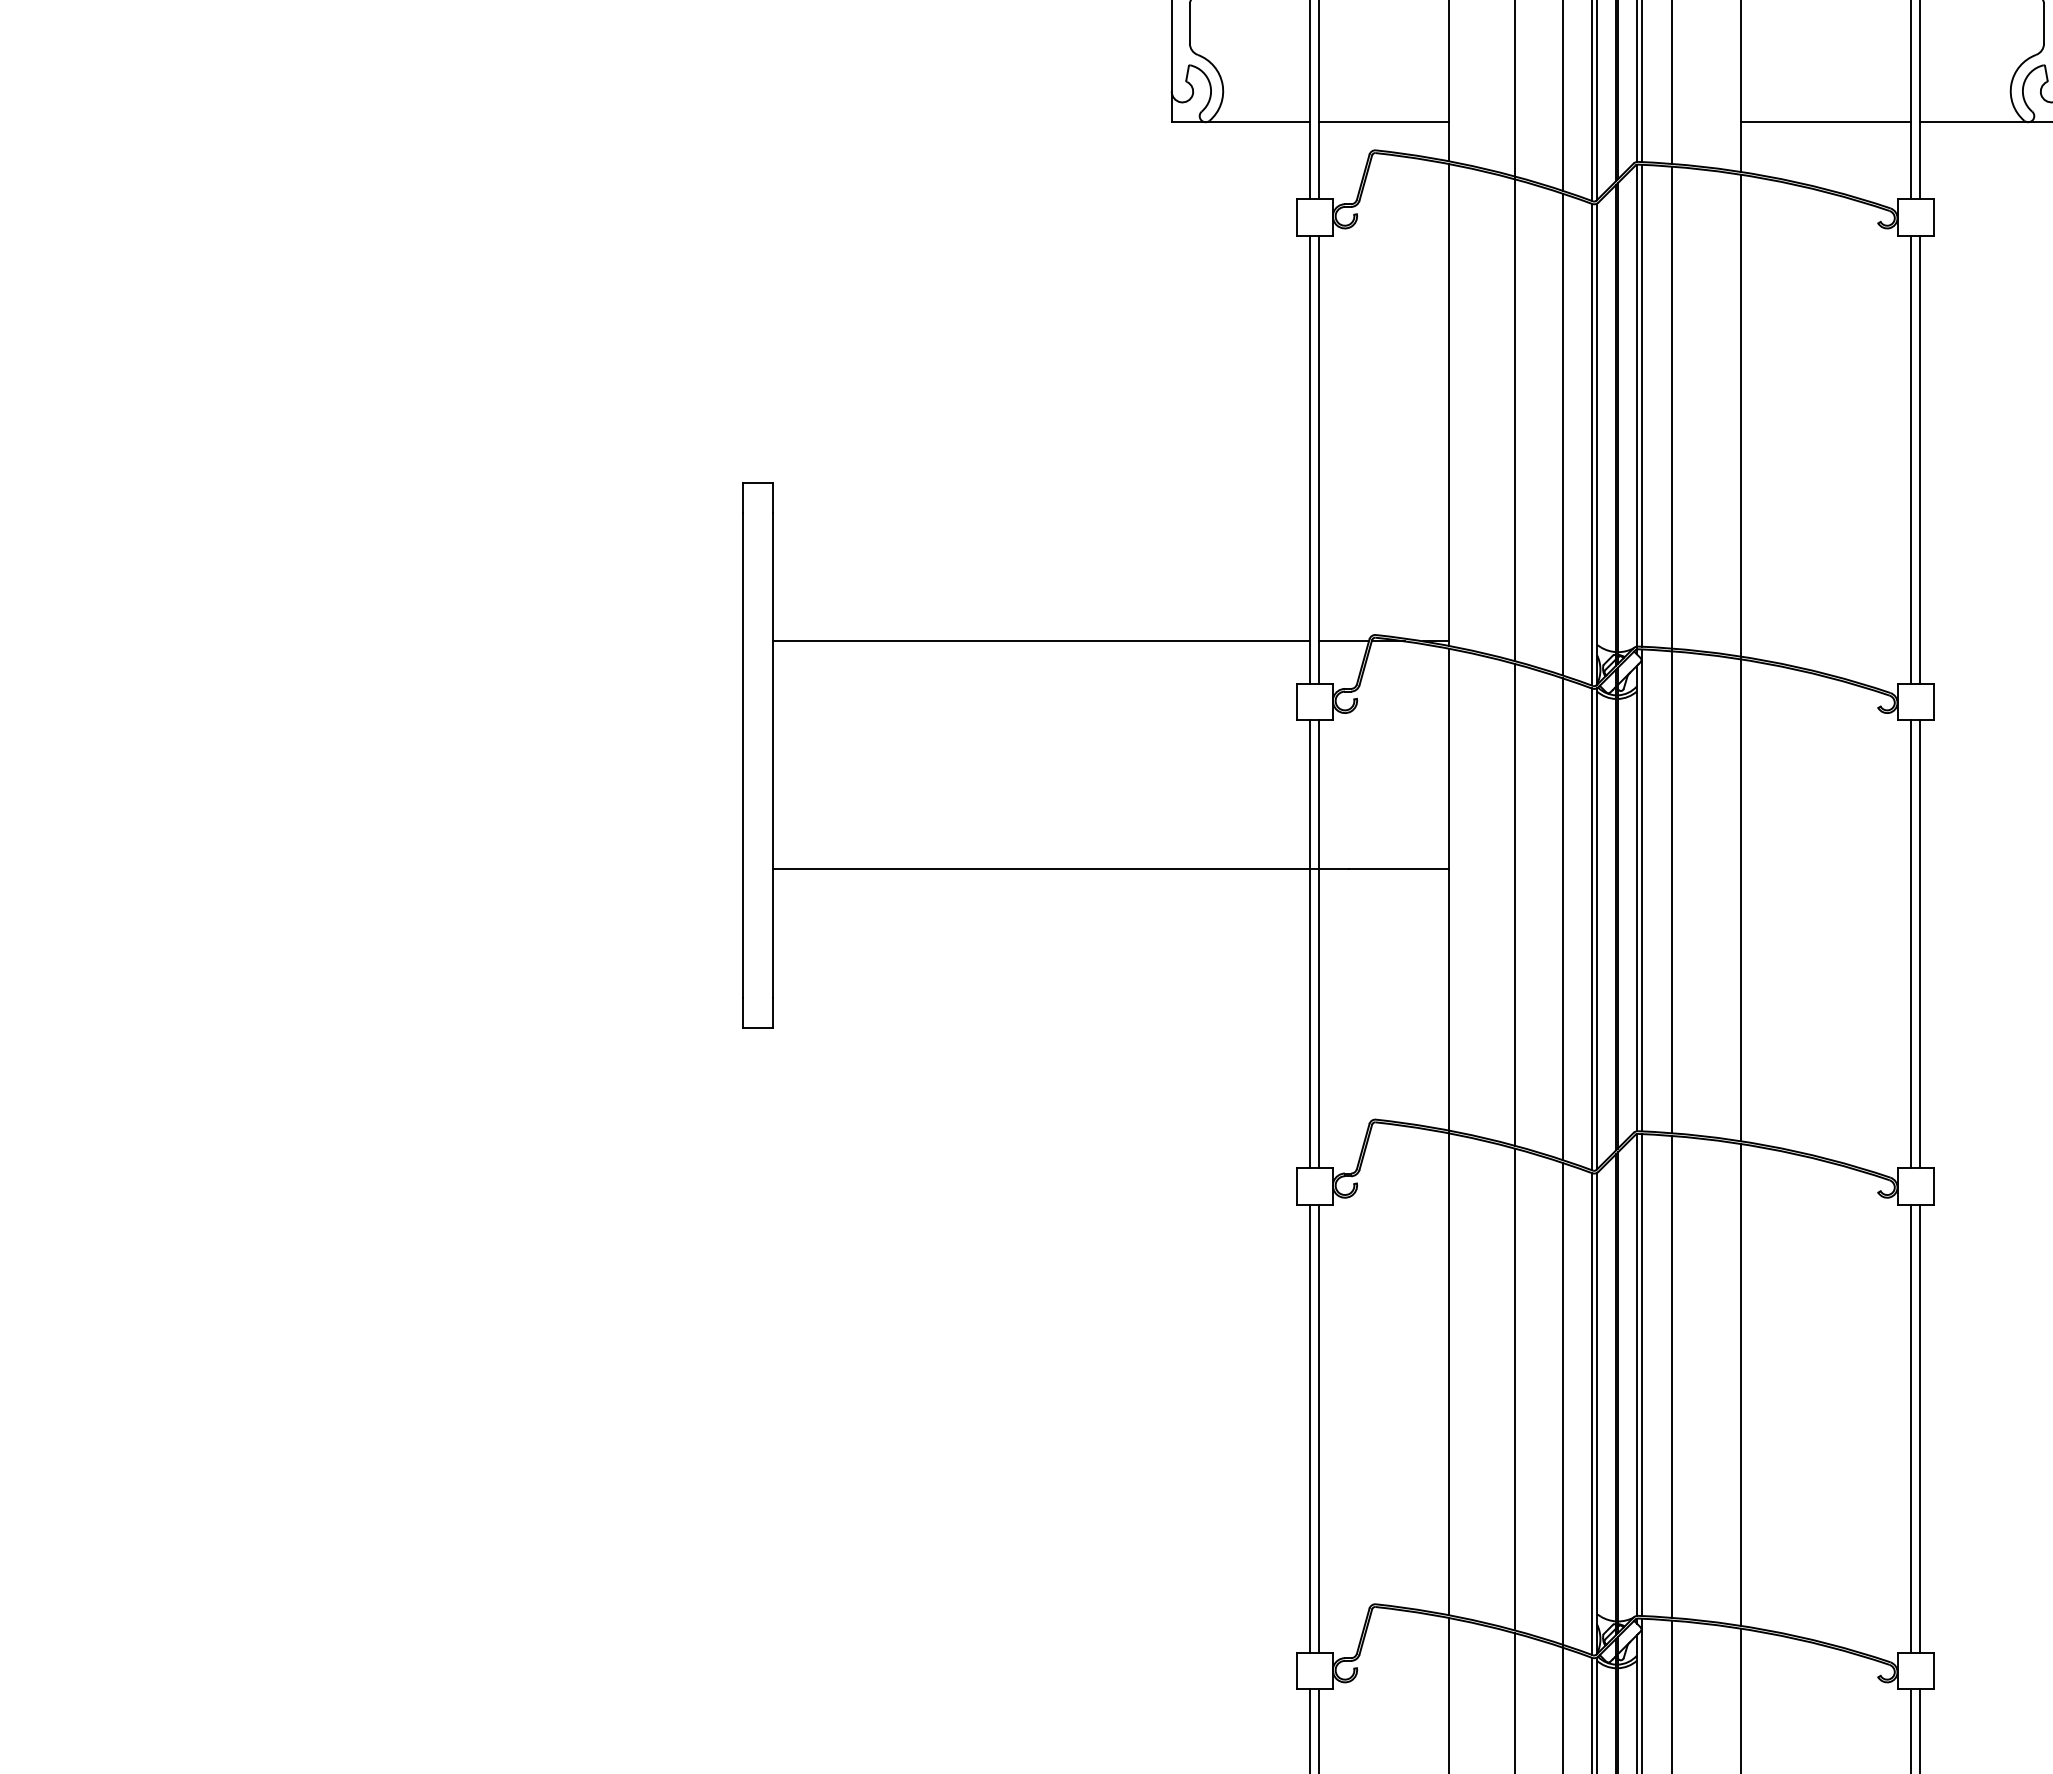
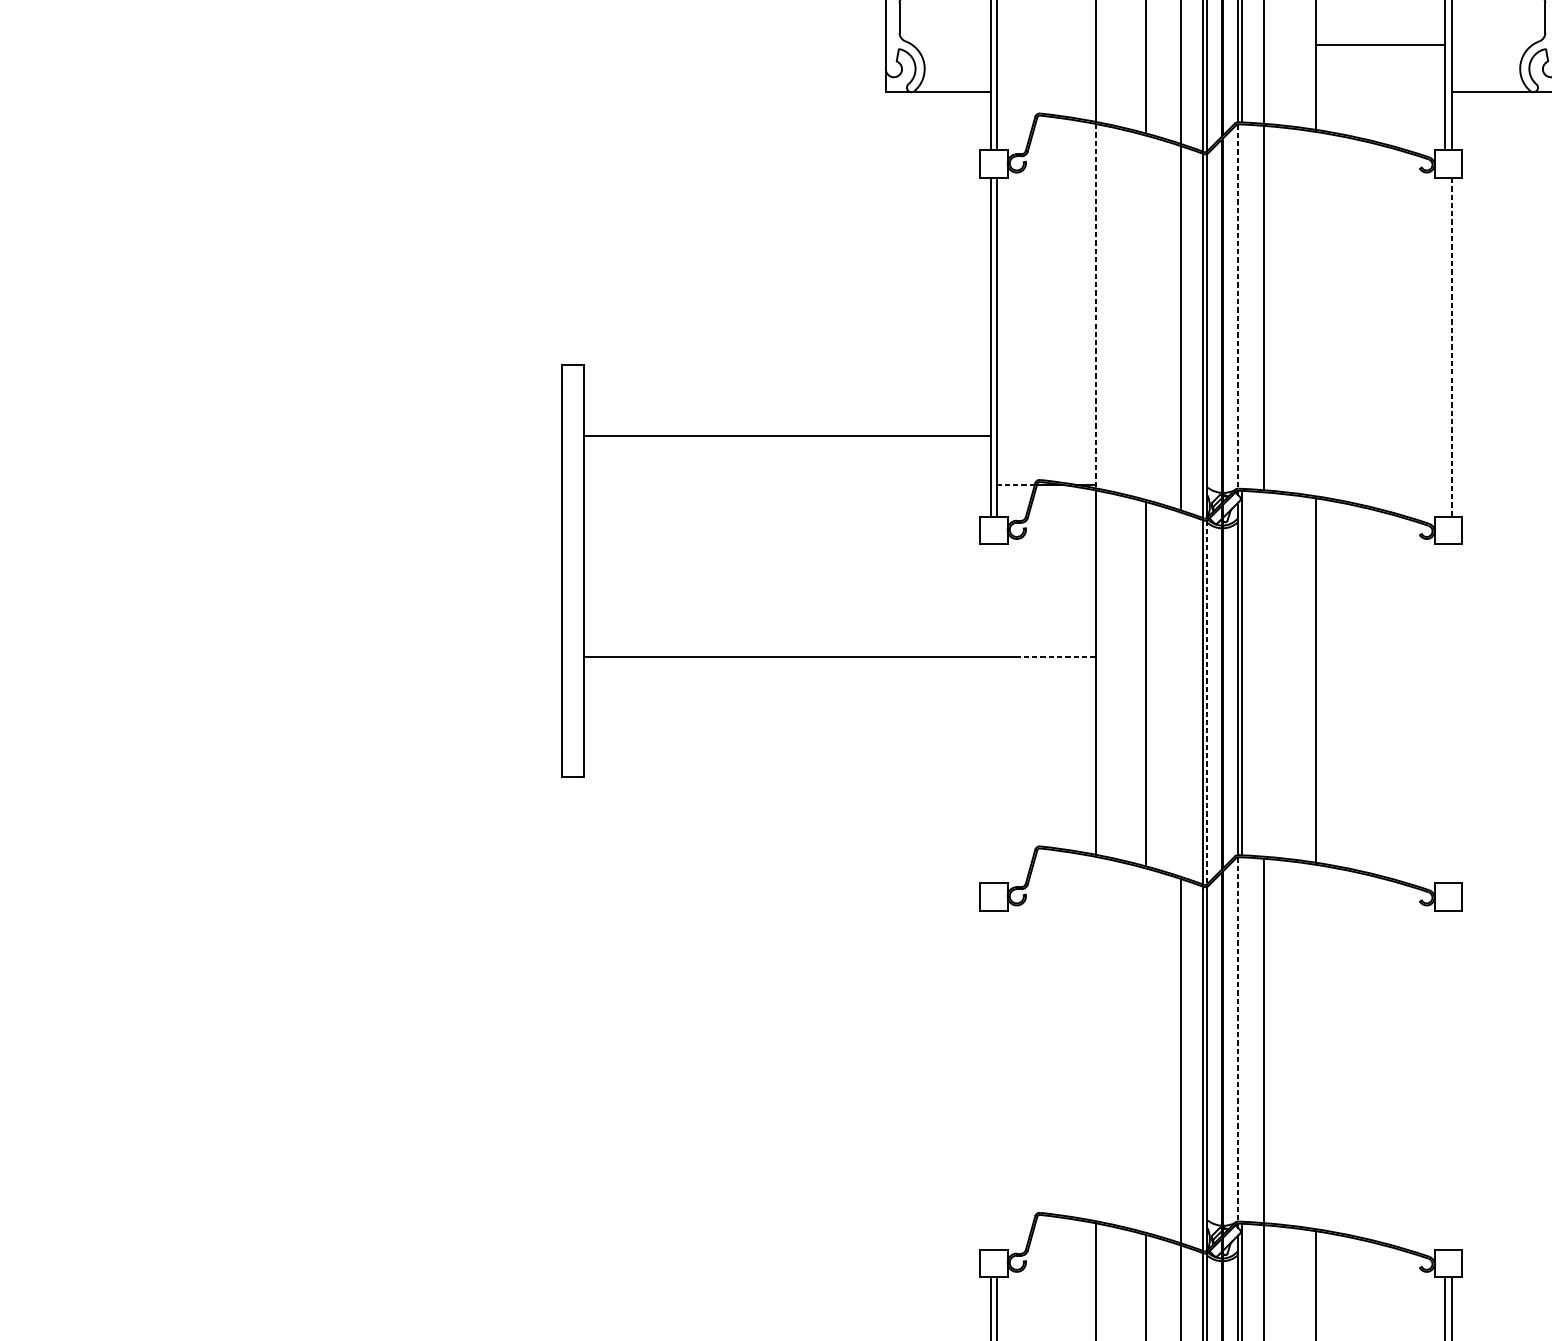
line: (1384, 122) -> (1046, 92), removed
line: (1826, 122) -> (1380, 45), moved
line: (1449, 405) -> (1095, 306), solid -> dashed
line: (1636, 405) -> (1237, 306), solid -> dashed
line: (1642, 405) -> (1241, 306), removed
line: (1741, 415) -> (1316, 313), removed
line: (1515, 420) -> (1145, 317), removed
line: (1911, 459) -> (1445, 347), removed
line: (1920, 460) -> (1451, 348), solid -> dashed
line: (1041, 641) -> (787, 436), moved
line: (1344, 641) -> (1016, 484), solid -> dashed
line: (1398, 869) -> (1057, 657), solid -> dashed
line: (1671, 892) -> (1263, 674), removed
line: (1562, 918) -> (1181, 694), removed
line: (1596, 928) -> (1206, 701), solid -> dashed
line: (1310, 944) -> (990, 713), removed
line: (1319, 944) -> (997, 713), removed
line: (1911, 944) -> (1445, 713), removed
line: (1920, 944) -> (1451, 713), removed
line: (1449, 1374) -> (1095, 1039), removed
line: (1636, 1374) -> (1237, 1039), solid -> dashed
line: (1642, 1375) -> (1241, 1039), removed
line: (1741, 1384) -> (1316, 1046), removed
line: (1515, 1389) -> (1145, 1050), removed
line: (1310, 1428) -> (990, 1079), removed
line: (1319, 1428) -> (997, 1079), removed
line: (1911, 1428) -> (1445, 1079), removed
line: (1920, 1428) -> (1451, 1079), removed

